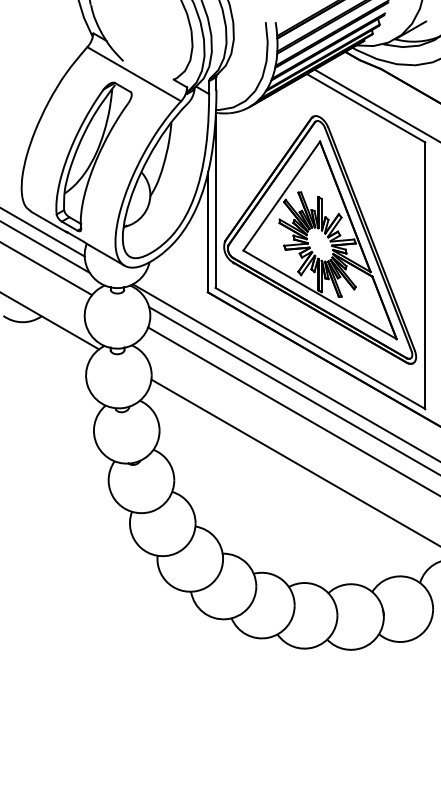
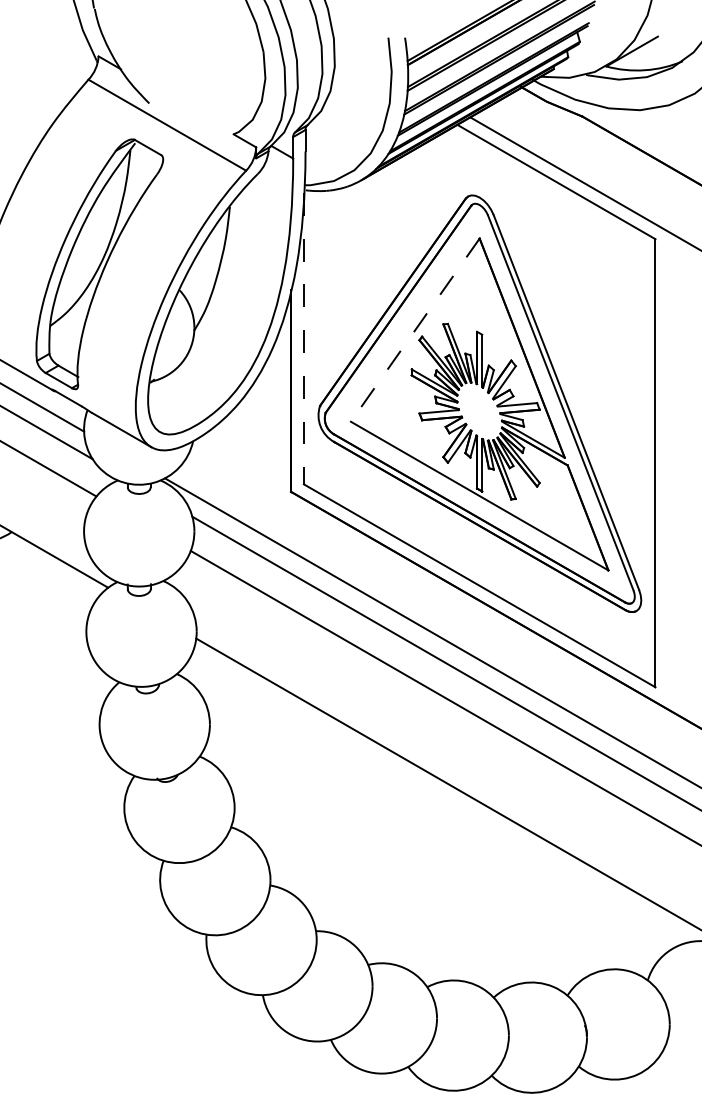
line: (281, 196) -> (414, 330), solid -> dashed
line: (215, 201) -> (303, 339), solid -> dashed

